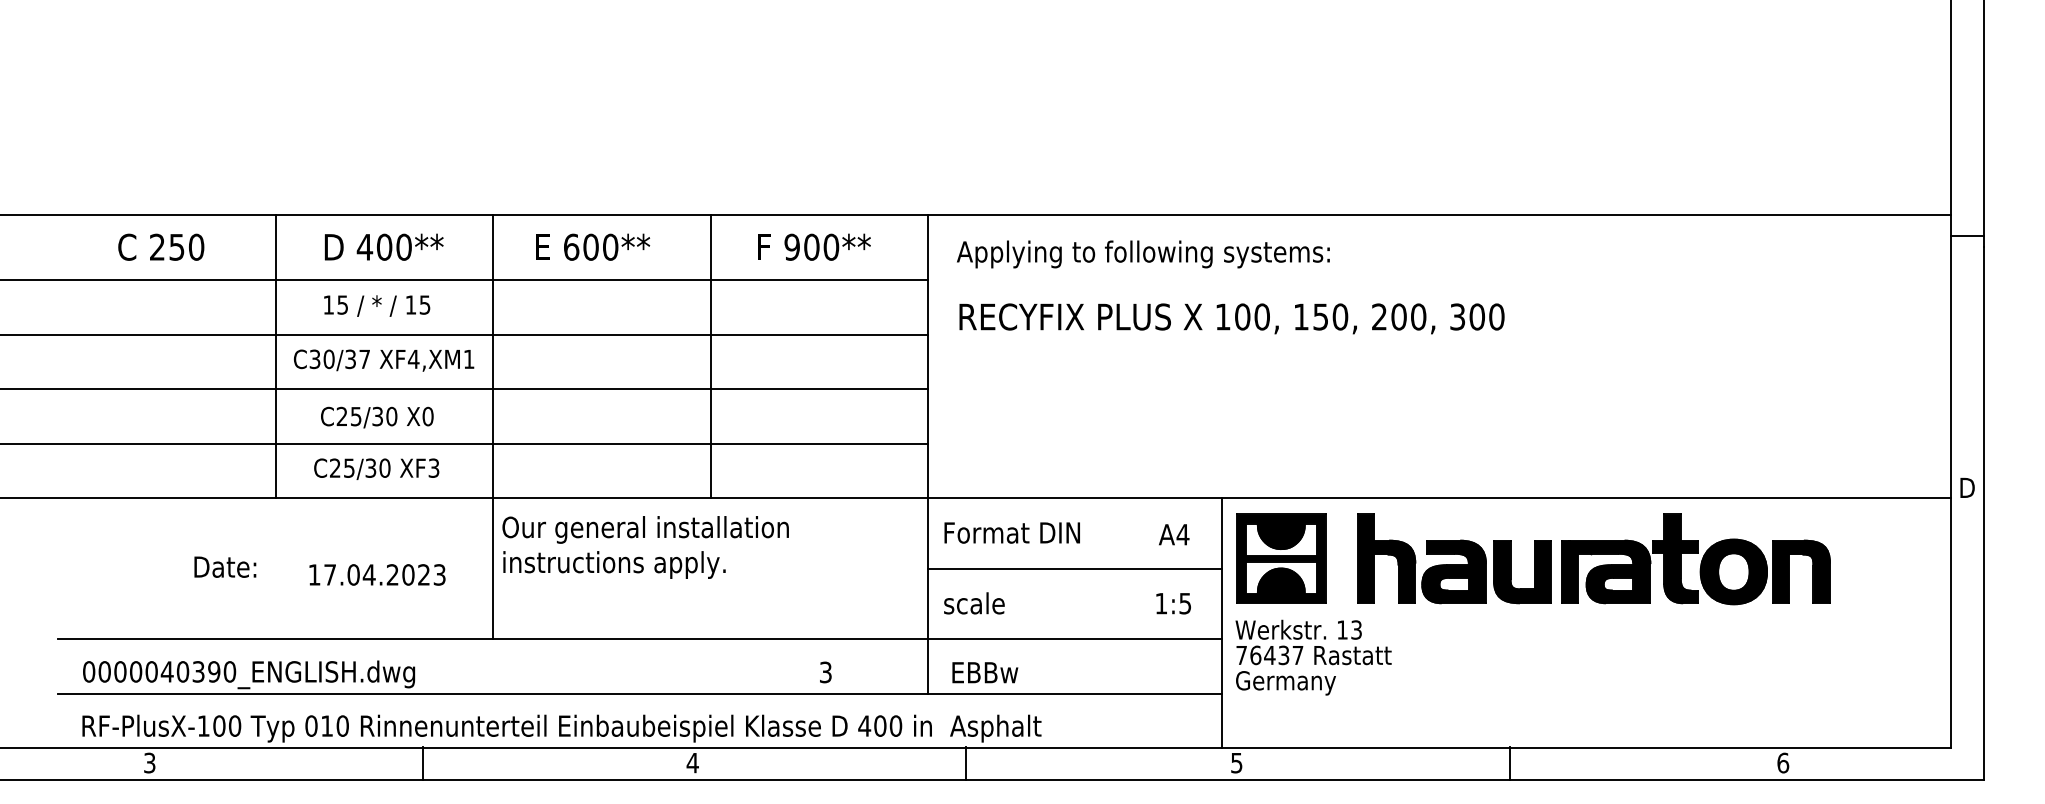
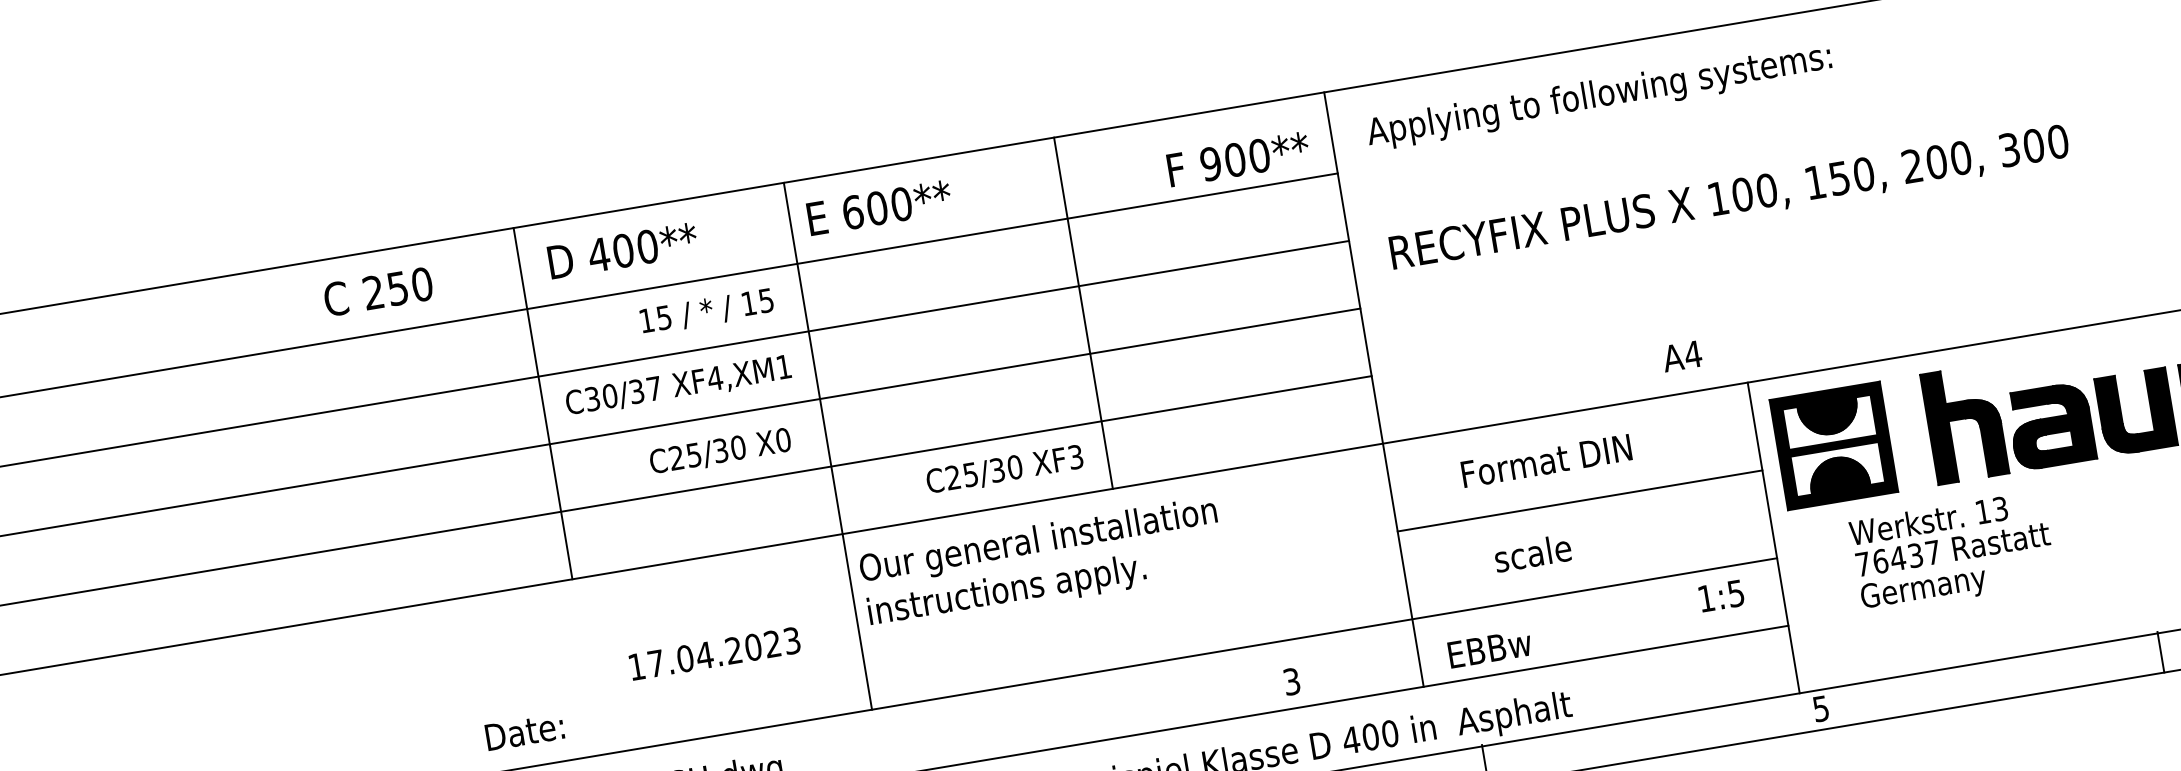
text: (383, 246) -> (621, 250), moved
text: (593, 246) -> (880, 206), moved
text: (814, 246) -> (1238, 158), moved
text: (377, 305) -> (707, 311), moved
text: (1231, 318) -> (1728, 198), moved
text: (377, 417) -> (720, 451), moved
text: (376, 468) -> (1004, 469), moved
text: (1011, 532) -> (1545, 460), moved
text: (1174, 534) -> (1682, 355), moved
text: (225, 566) -> (524, 730), moved
text: (974, 603) -> (1532, 553), moved
text: (1173, 603) -> (1721, 595), moved
text: (1313, 657) -> (1952, 552), moved

